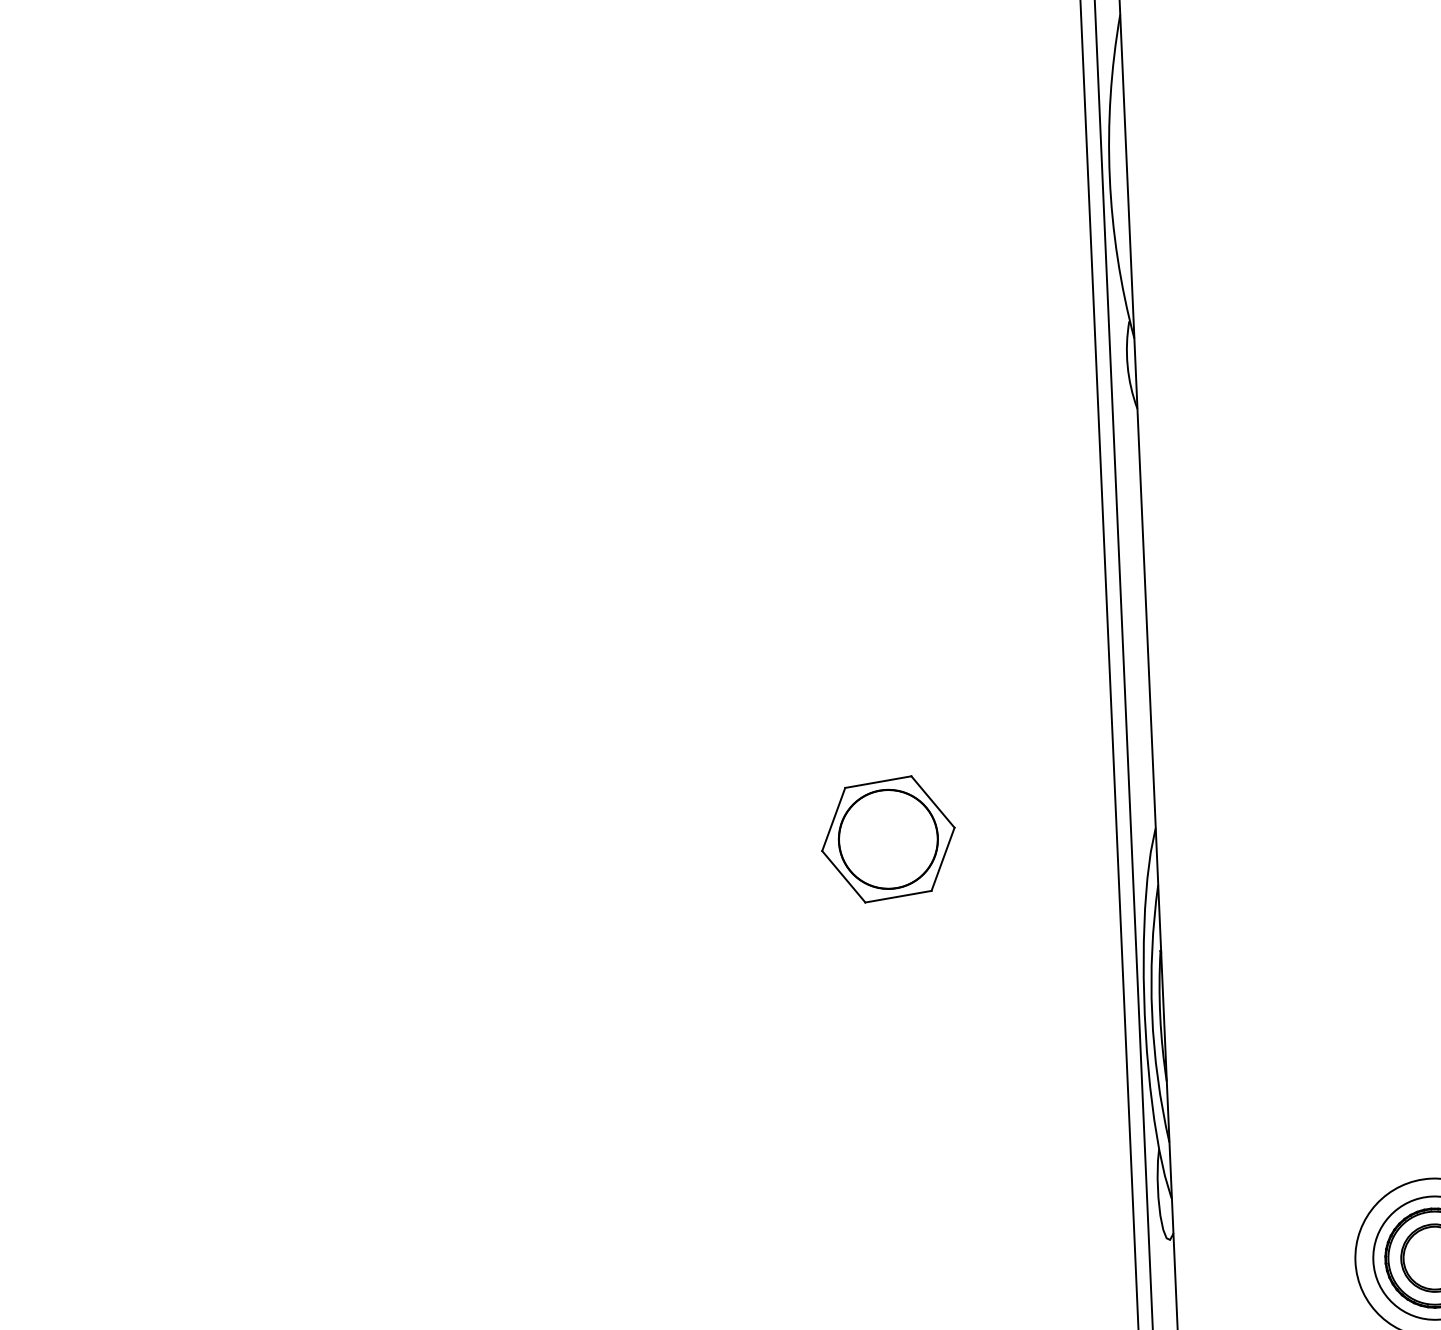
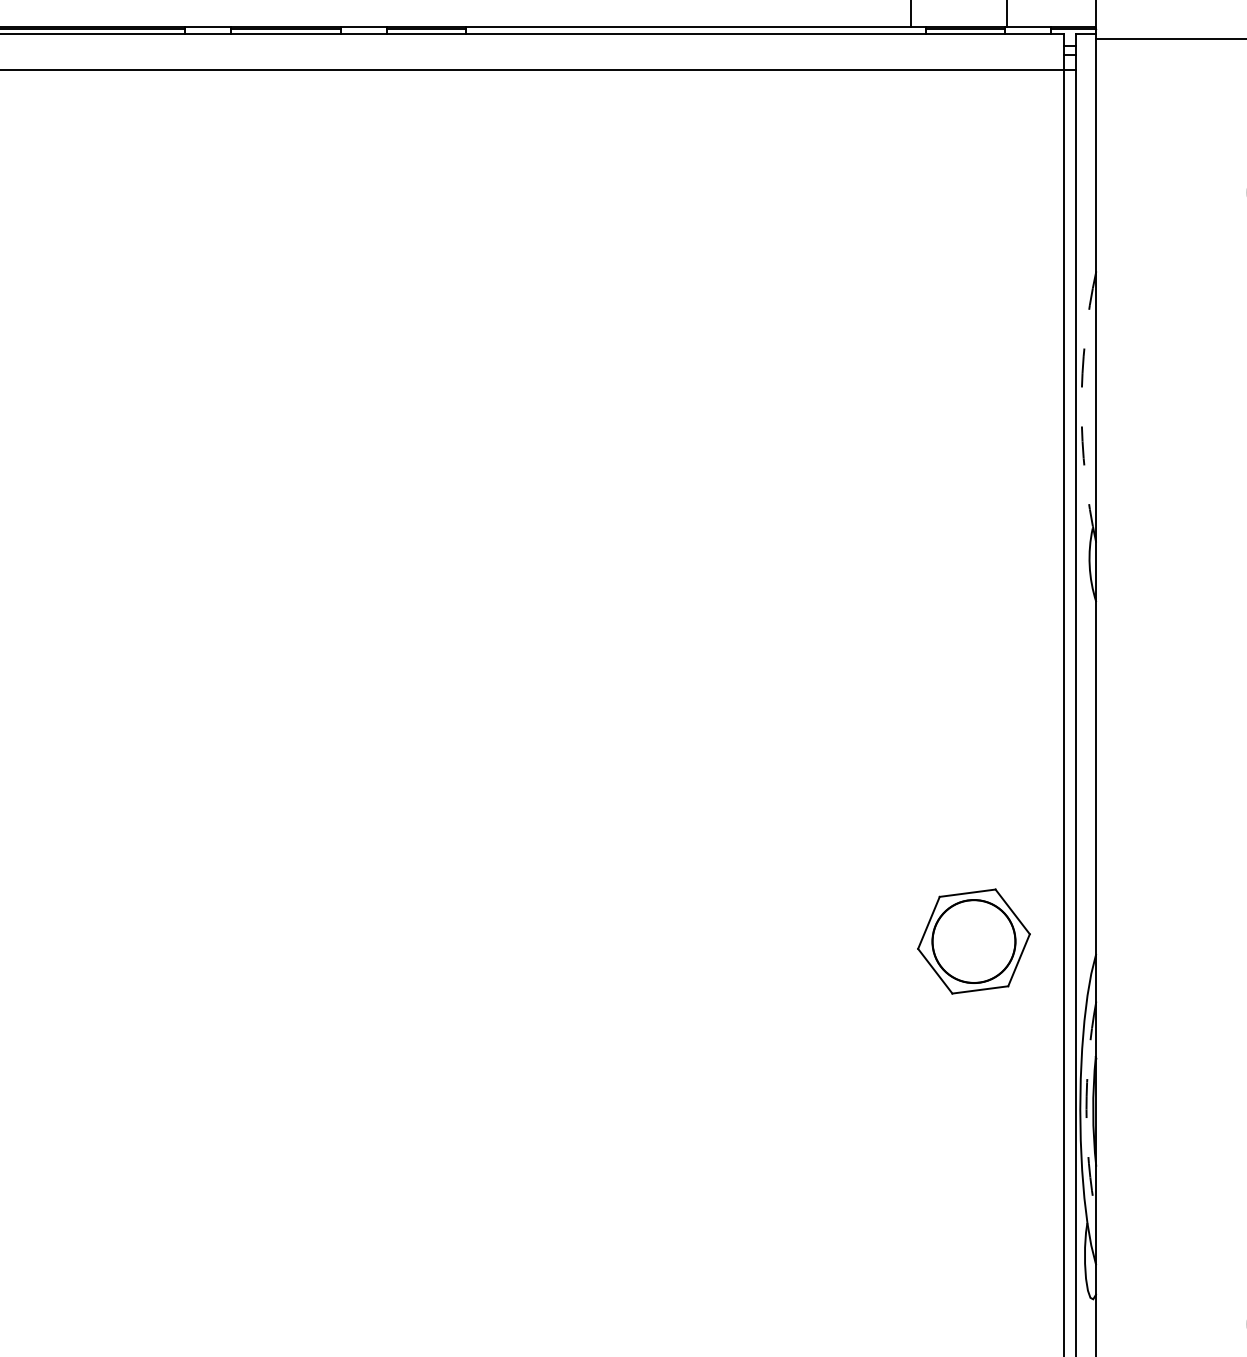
arc: (1109, 177) -> (1081, 407), solid -> dashed
part: (887, 839) -> (973, 941), moved
arc: (1152, 1014) -> (1086, 1109), solid -> dashed

